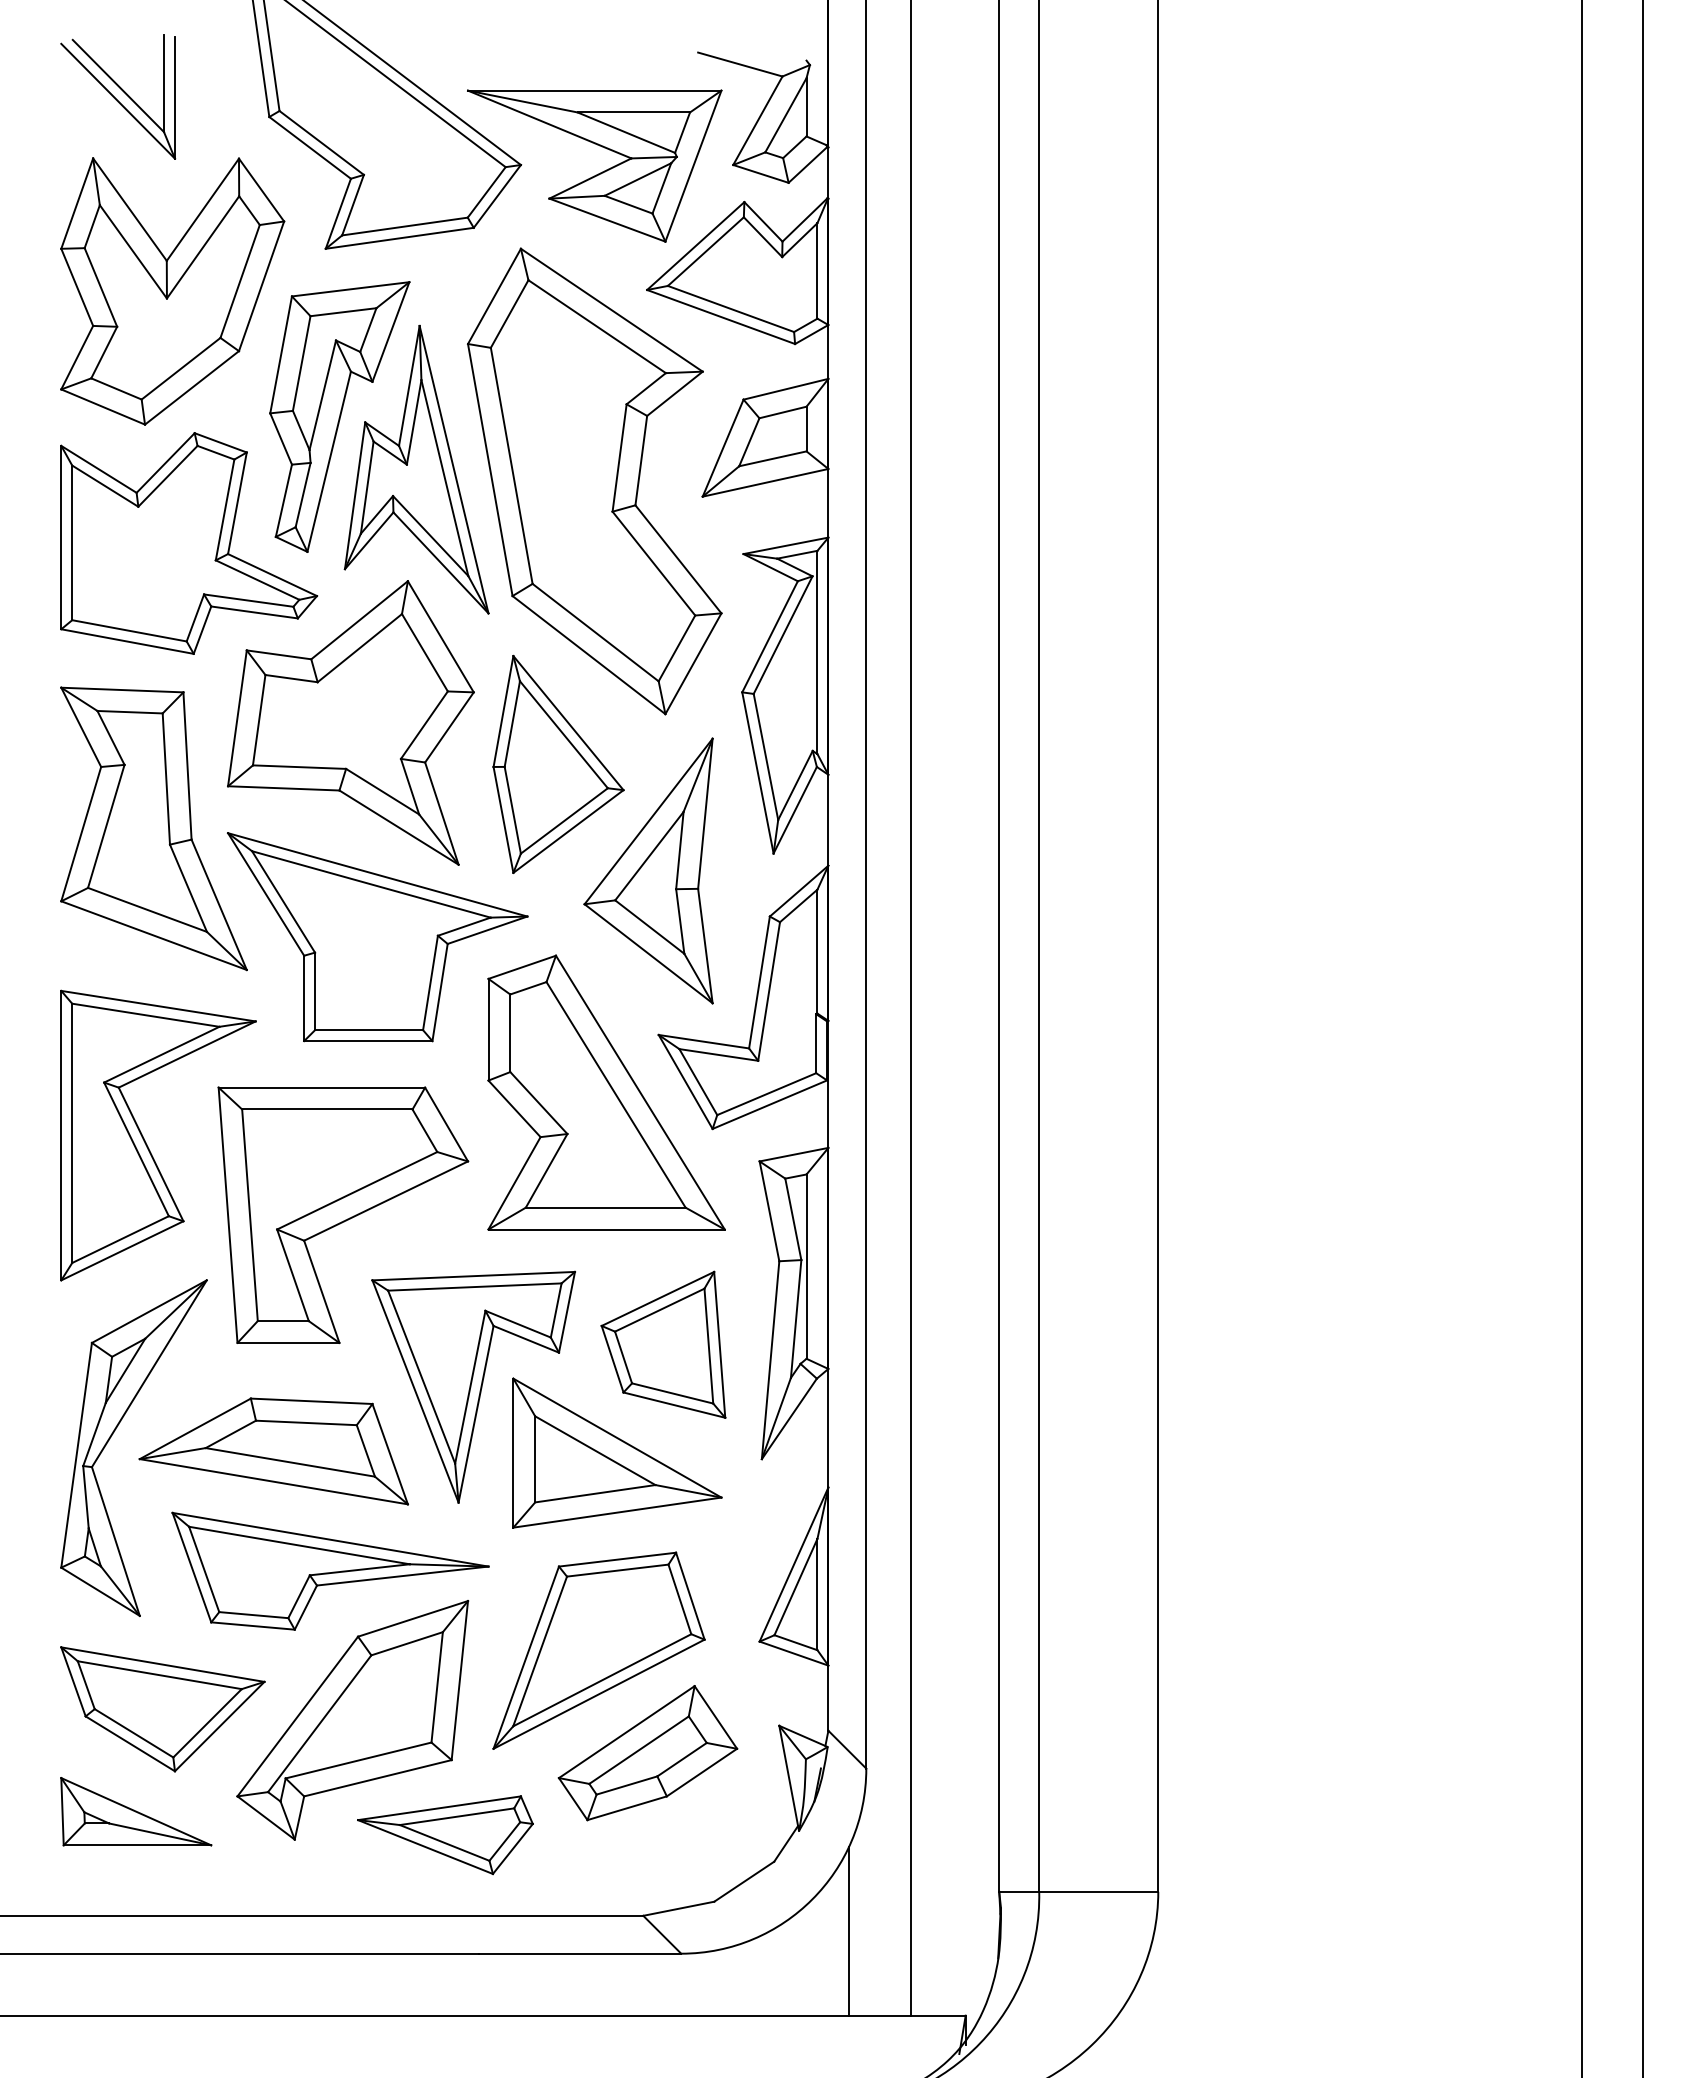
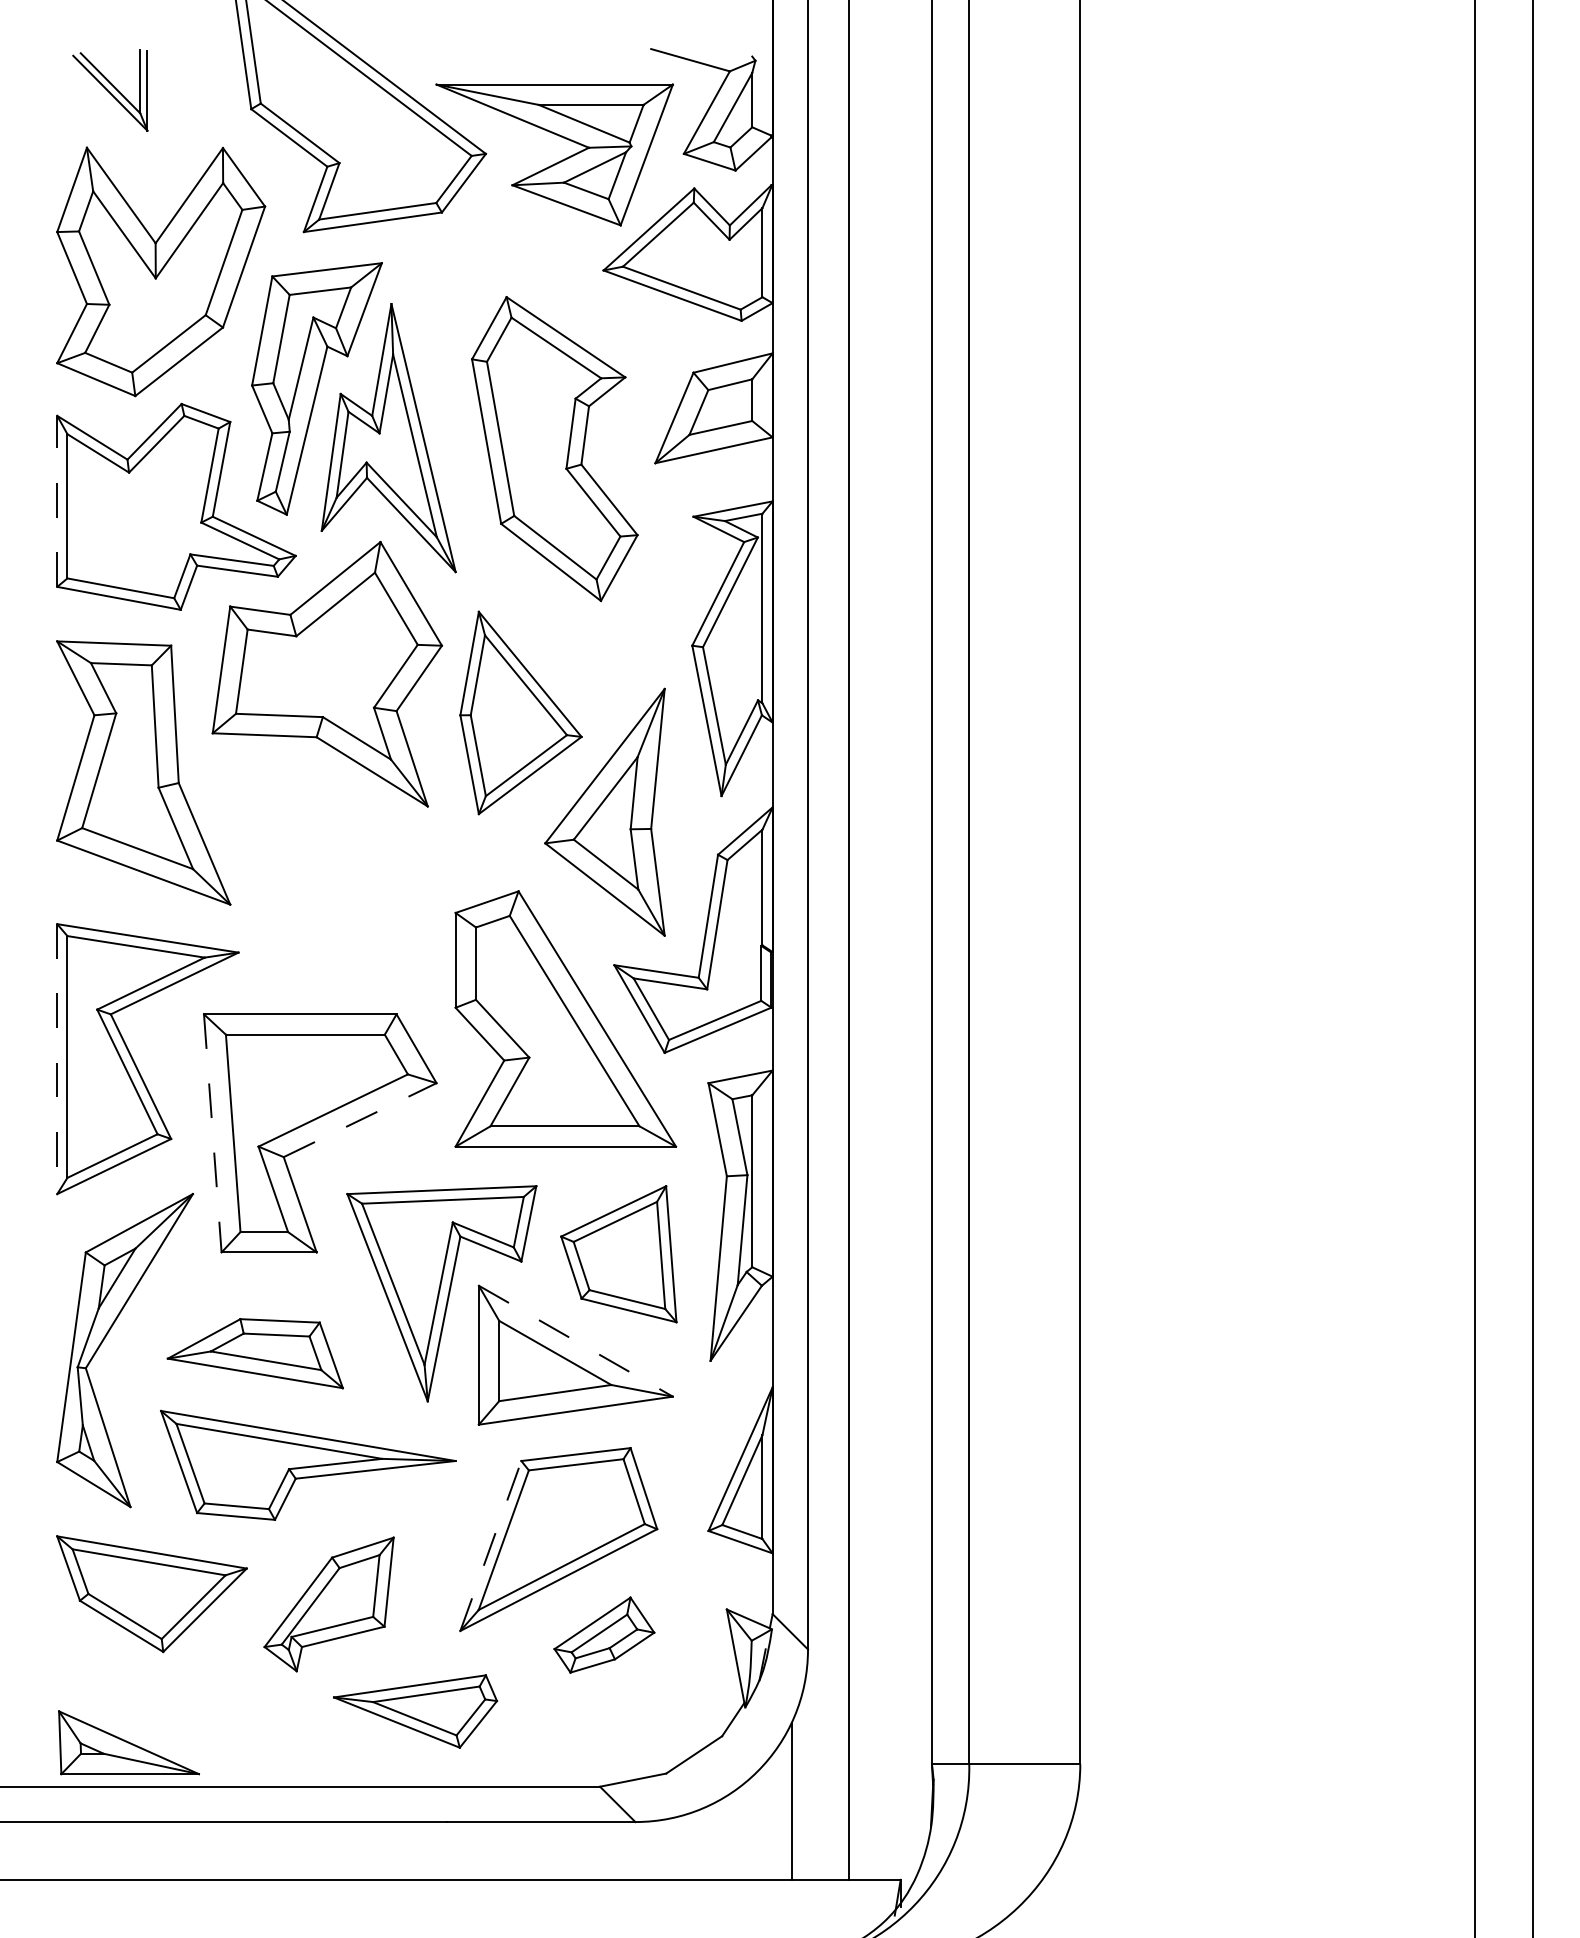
part: (118, 96) -> (110, 90), size x0.7
part: (594, 481) -> (554, 449), size x0.7
line: (61, 537) -> (57, 501), solid -> dashed
part: (377, 937) -> (352, 874), removed
line: (61, 1135) -> (57, 1058), solid -> dashed
line: (386, 1200) -> (360, 1119), solid -> dashed
line: (228, 1215) -> (213, 1133), solid -> dashed
line: (617, 1438) -> (575, 1341), solid -> dashed
part: (273, 1451) -> (255, 1353), size x0.7
line: (526, 1657) -> (491, 1545), solid -> dashed
part: (352, 1720) -> (328, 1604), size x0.6
part: (647, 1753) -> (603, 1635), size x0.6
part: (136, 1811) -> (129, 1742), moved

